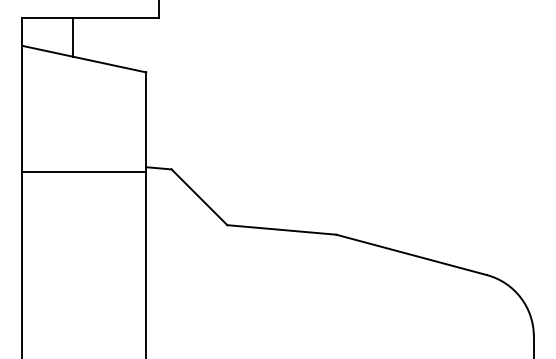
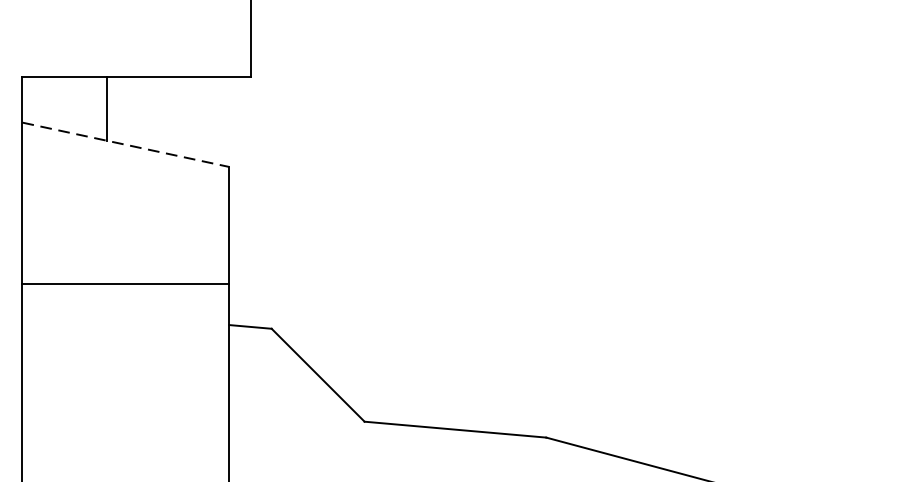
line: (84, 59) -> (126, 145), solid -> dashed
line: (84, 172) -> (126, 283), moved

